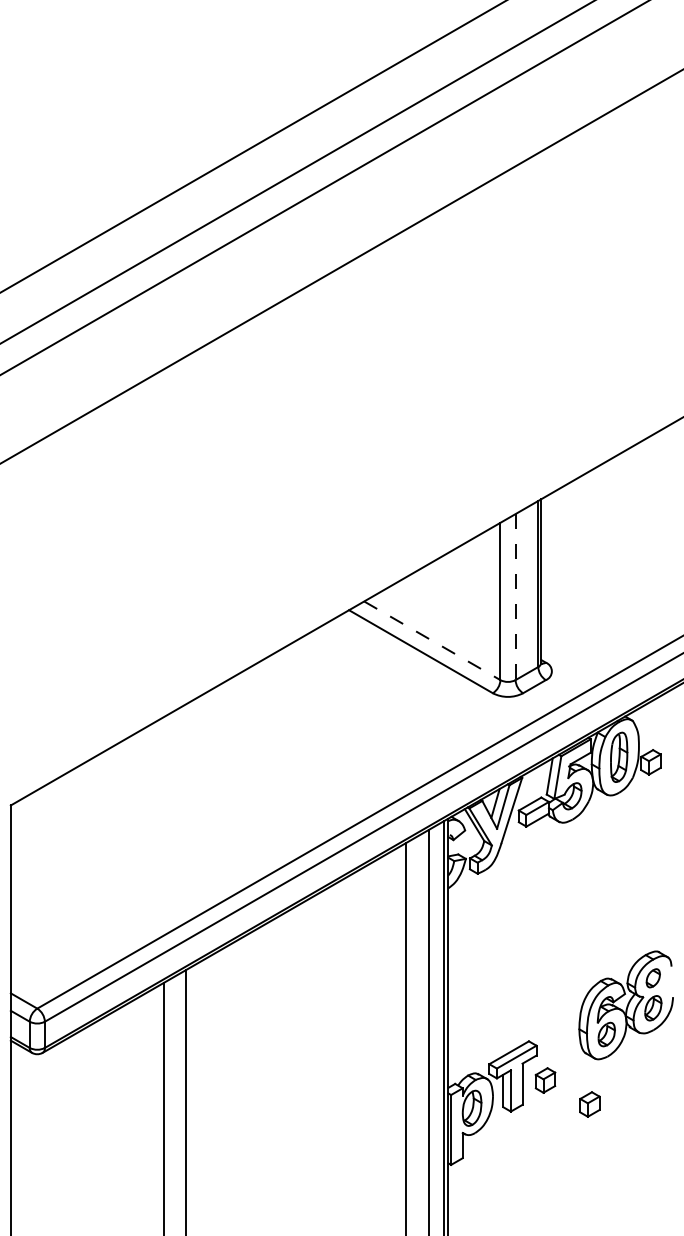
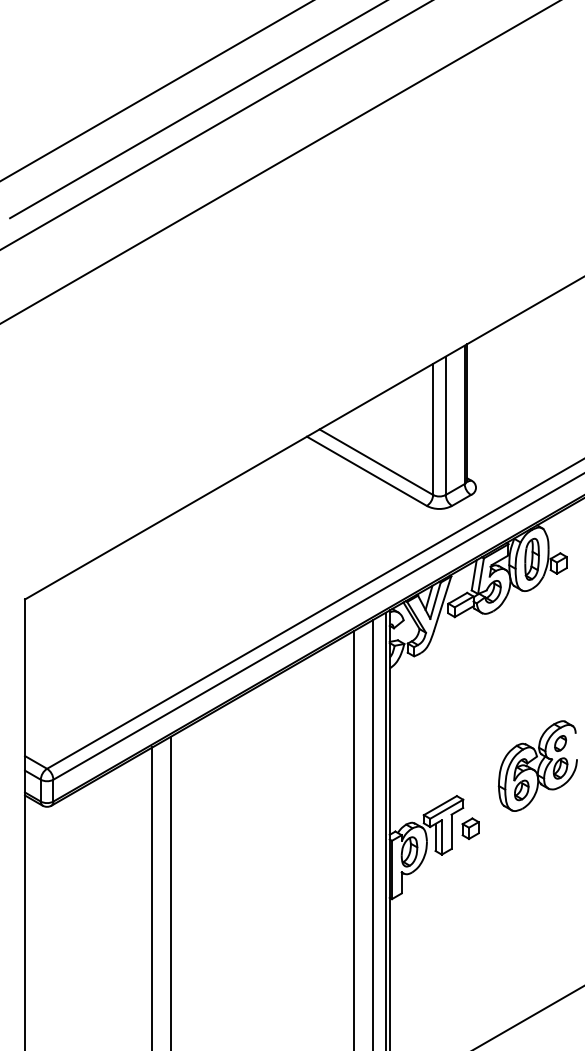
line: (515, 597) -> (445, 426), dashed -> solid
line: (432, 641) -> (376, 462), dashed -> solid
part: (589, 1104) -> (507, 848), removed

